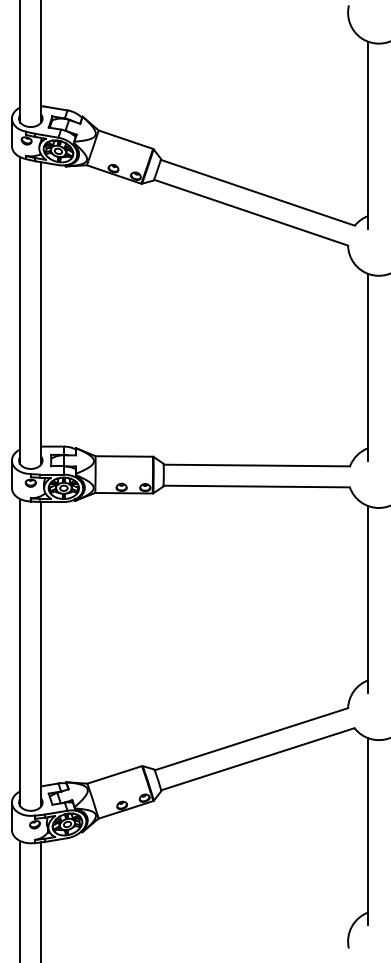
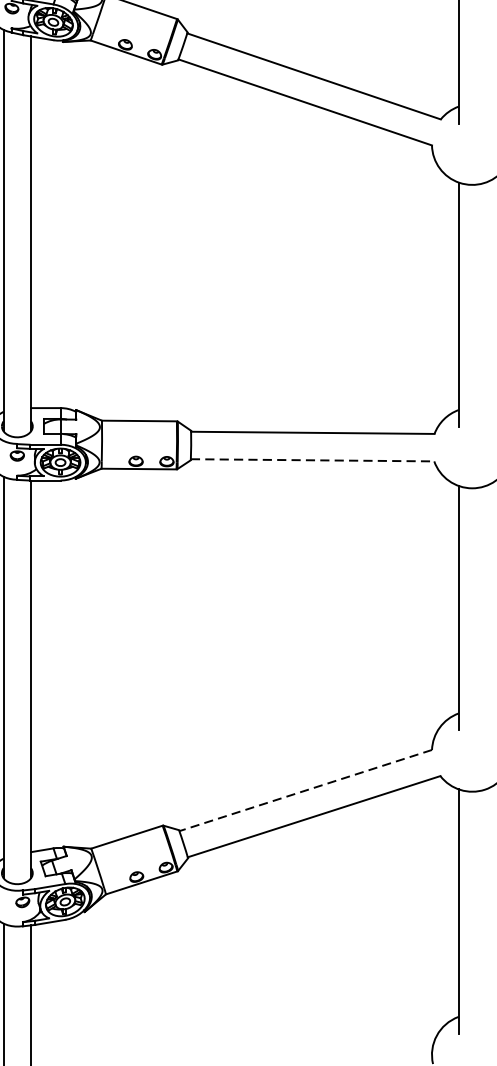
line: (257, 486) -> (313, 460), solid -> dashed
line: (251, 739) -> (305, 790), solid -> dashed

